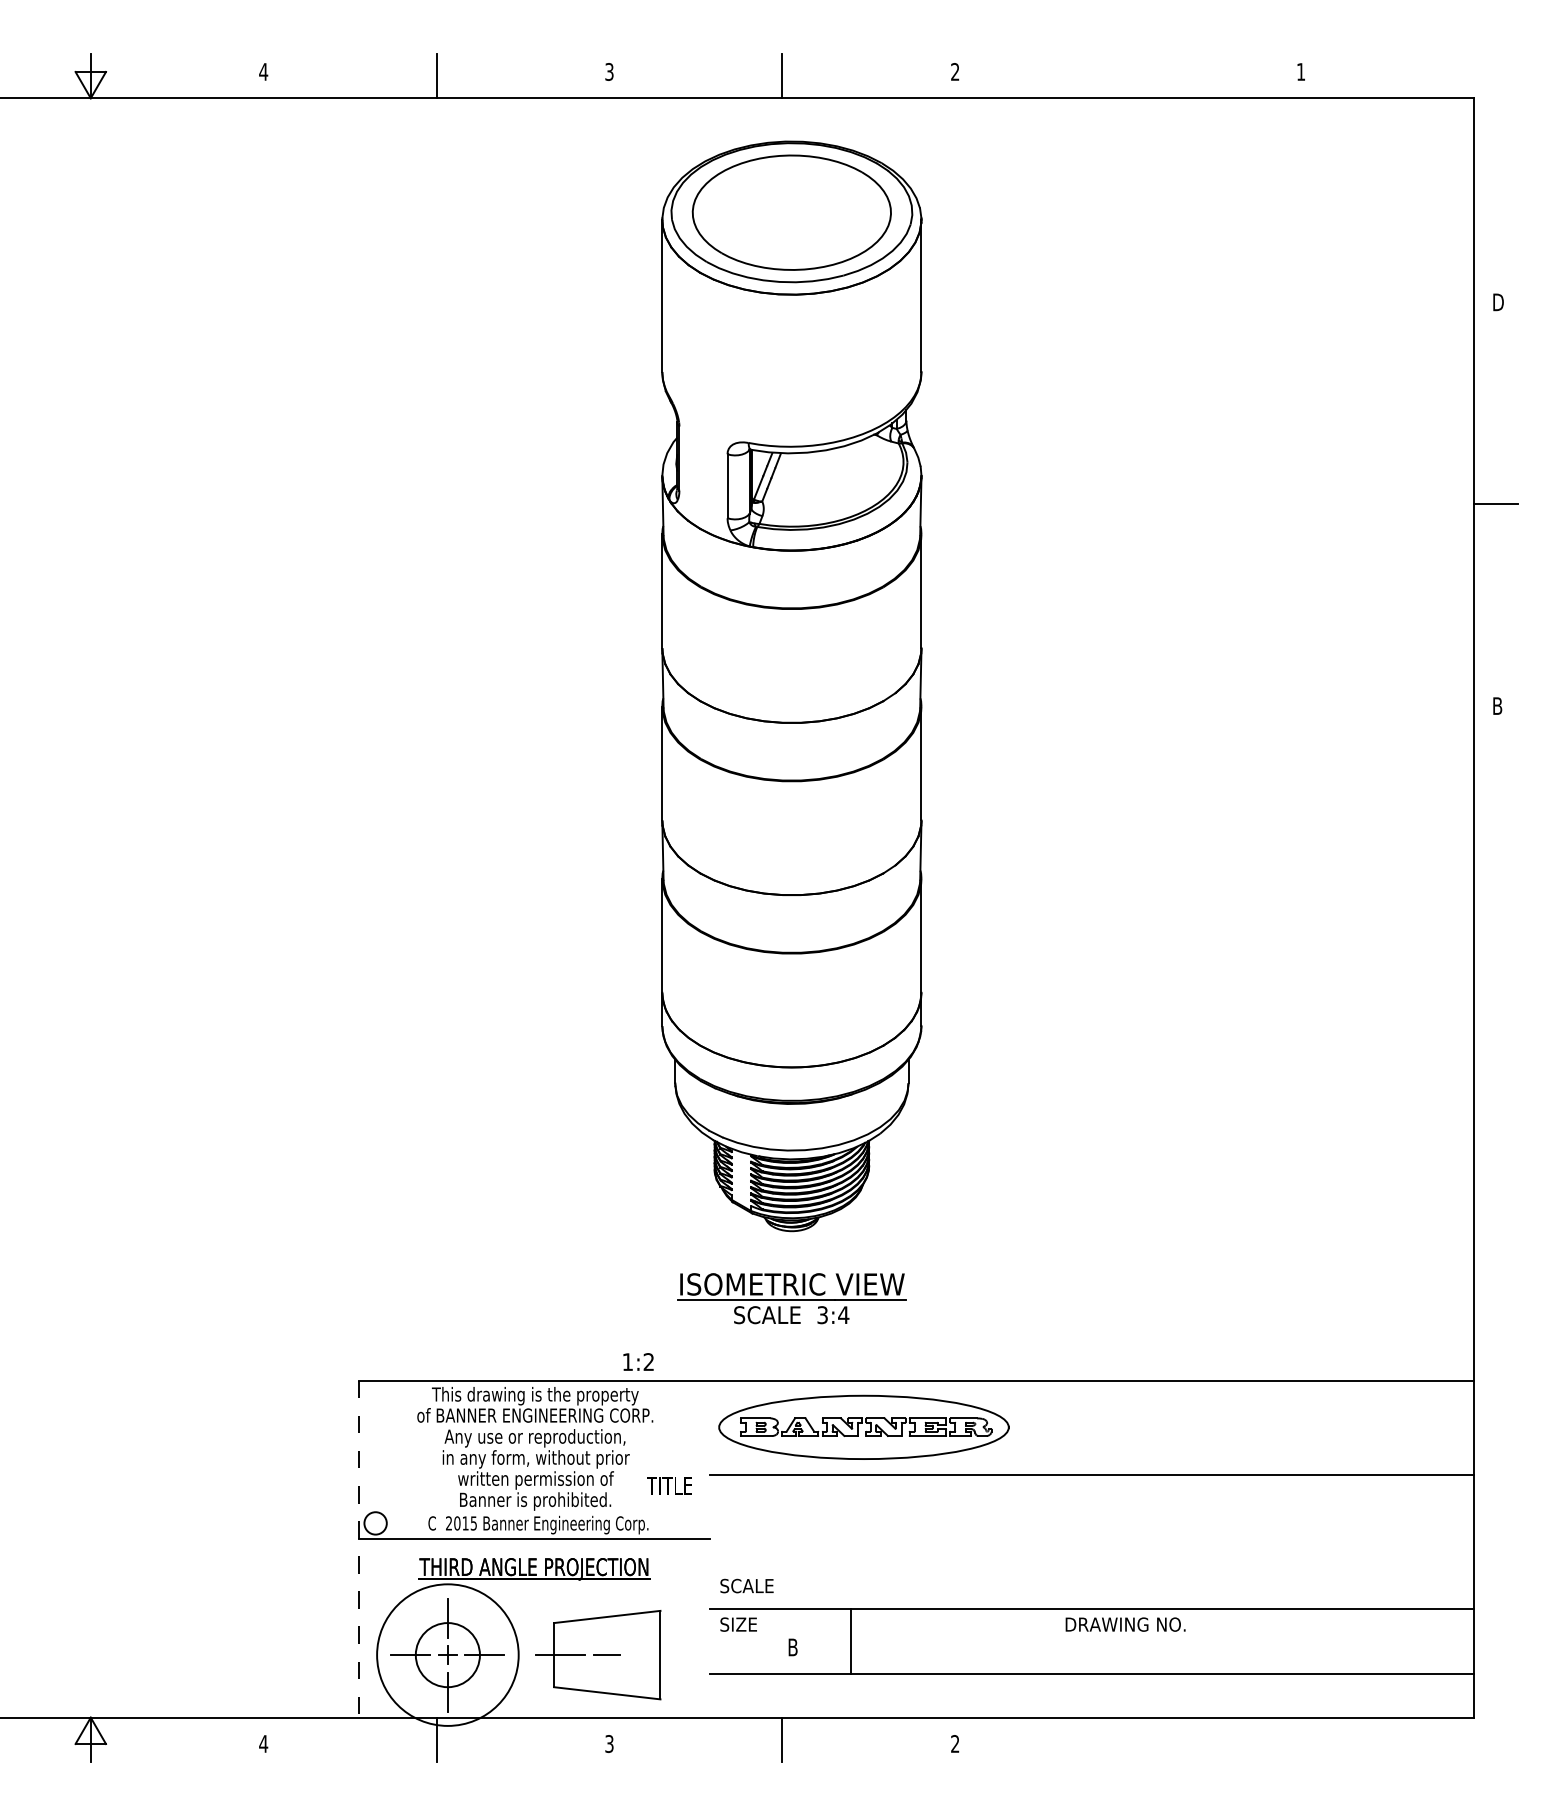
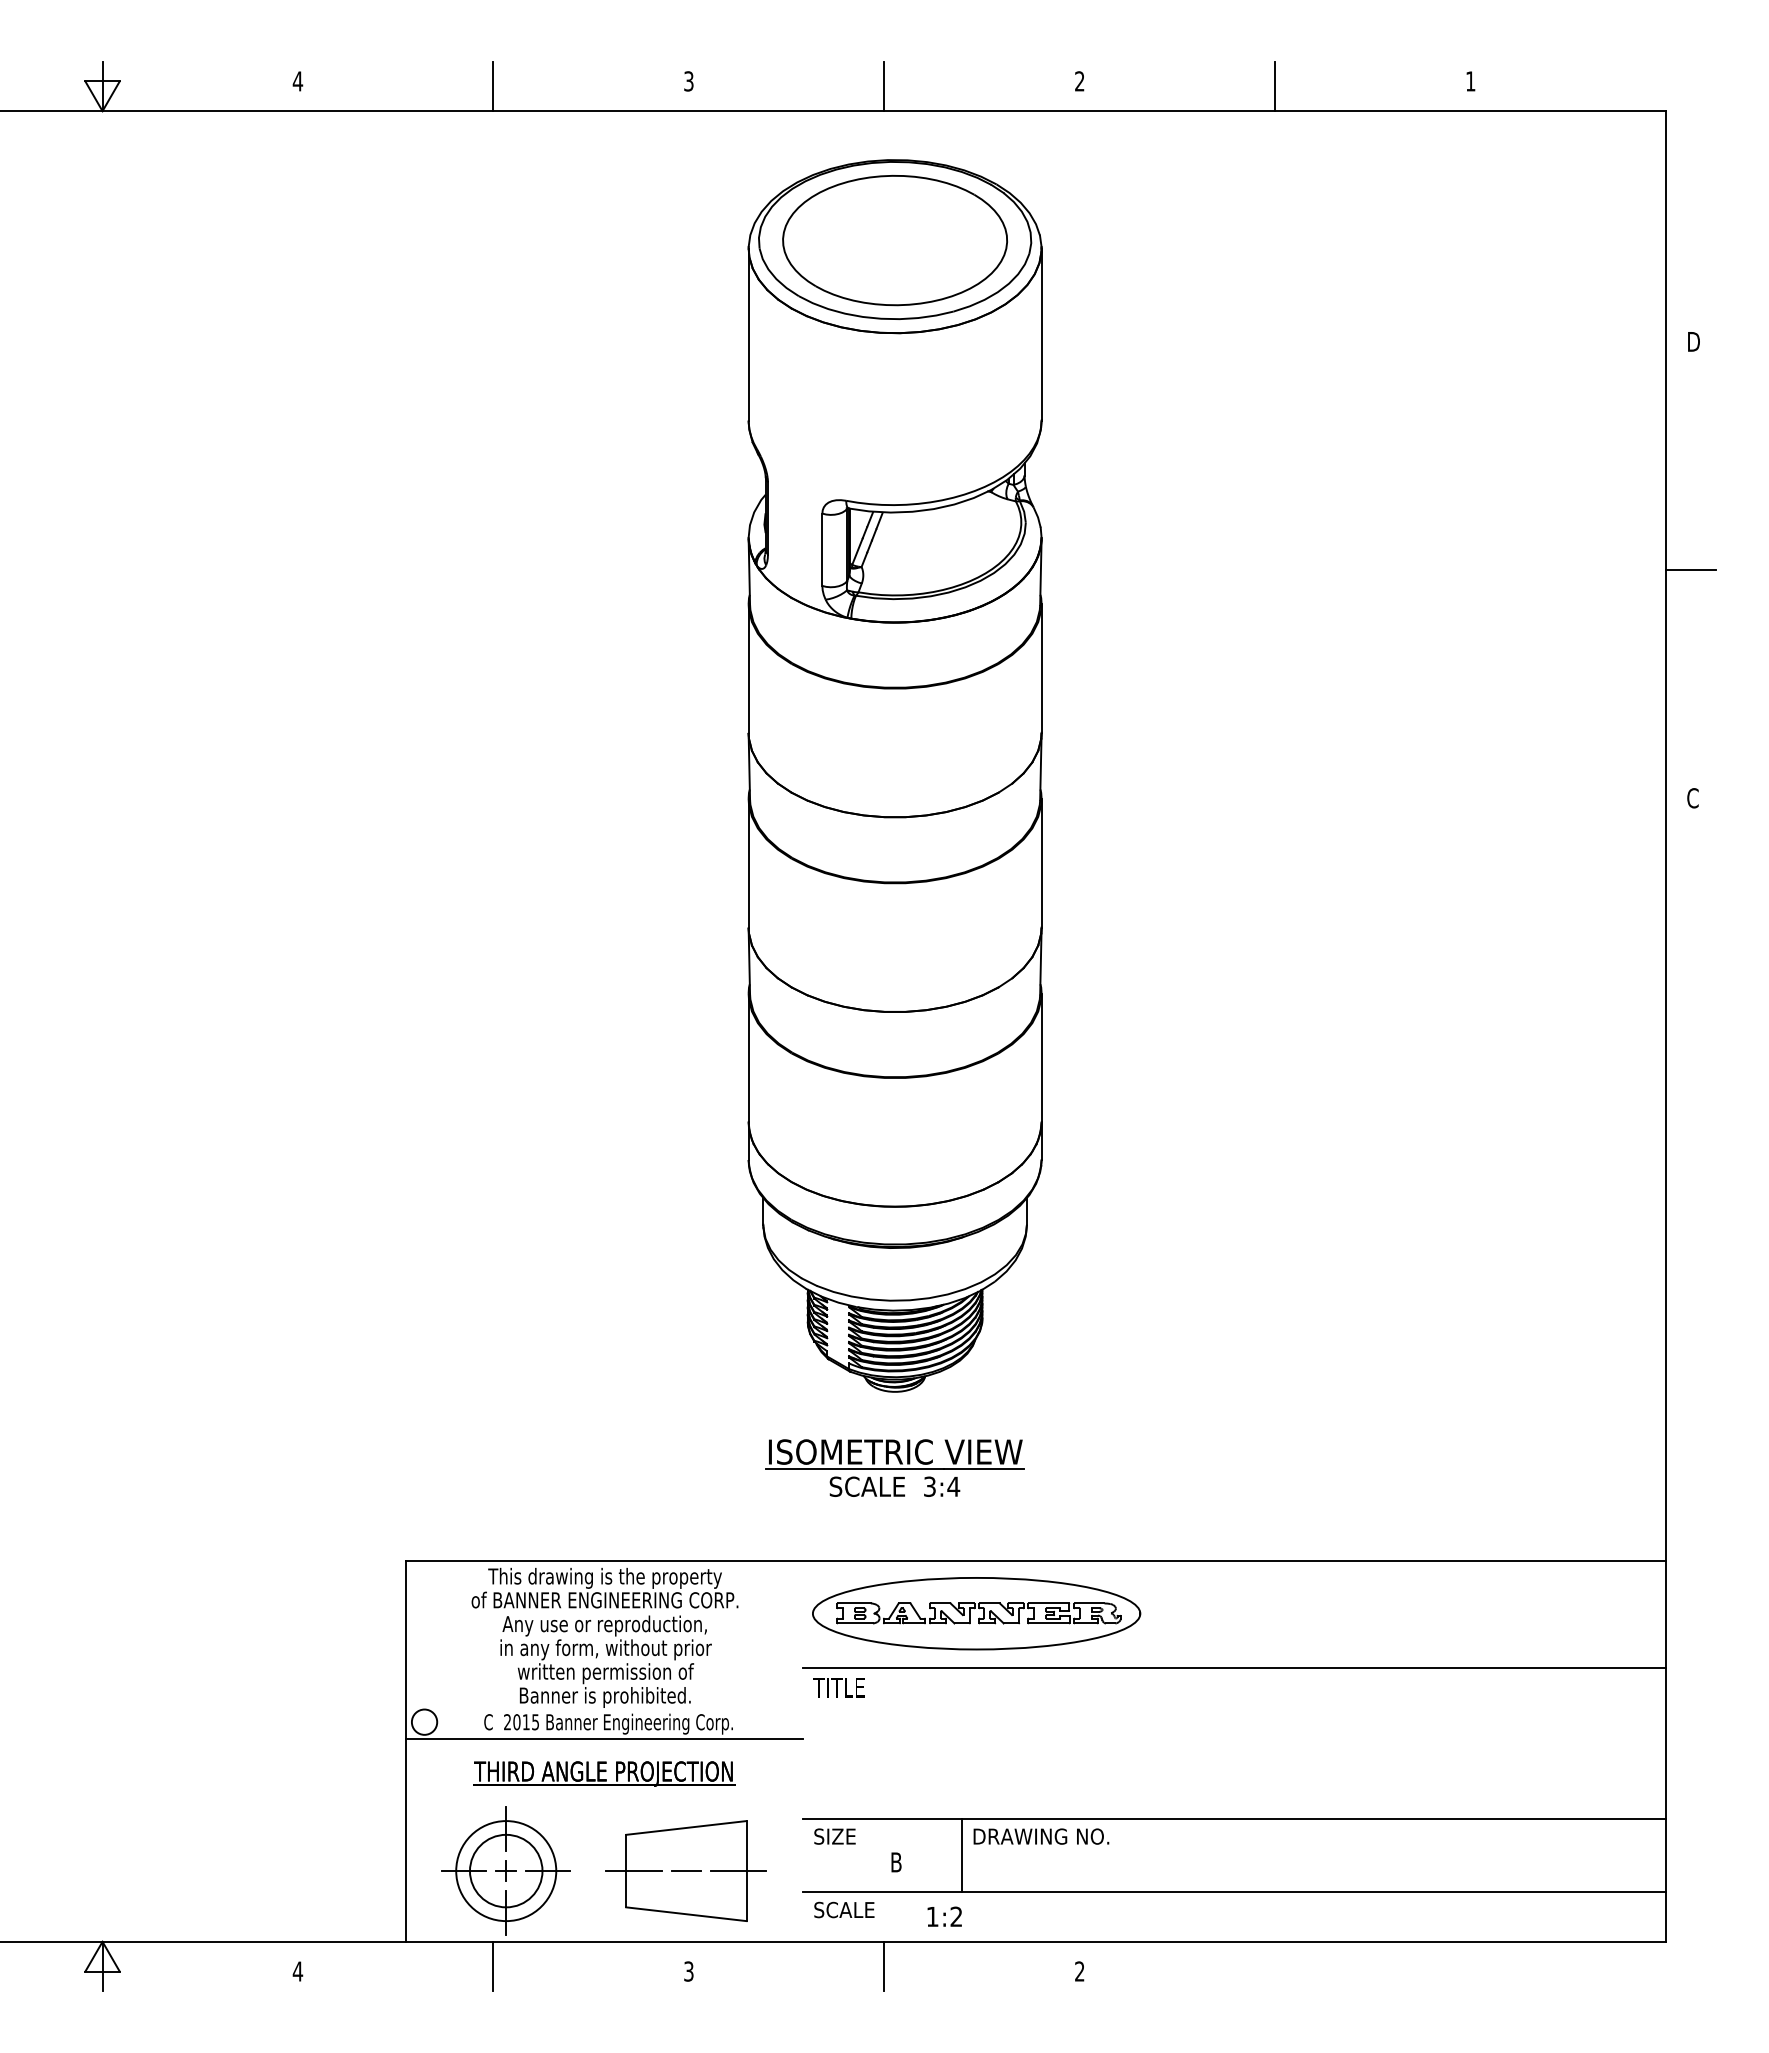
line: (1128, 76) -> (1275, 86), added
text: (1497, 706) -> (1692, 798), B -> C
text: (638, 1361) -> (944, 1916), moved
text: (669, 1485) -> (838, 1687), moved
line: (359, 1549) -> (406, 1751), dashed -> solid
text: (747, 1585) -> (844, 1909), moved
text: (1125, 1624) -> (1041, 1836), moved
circle: (448, 1655) -> (506, 1871), size x0.62
line: (653, 1655) -> (738, 1871), added

